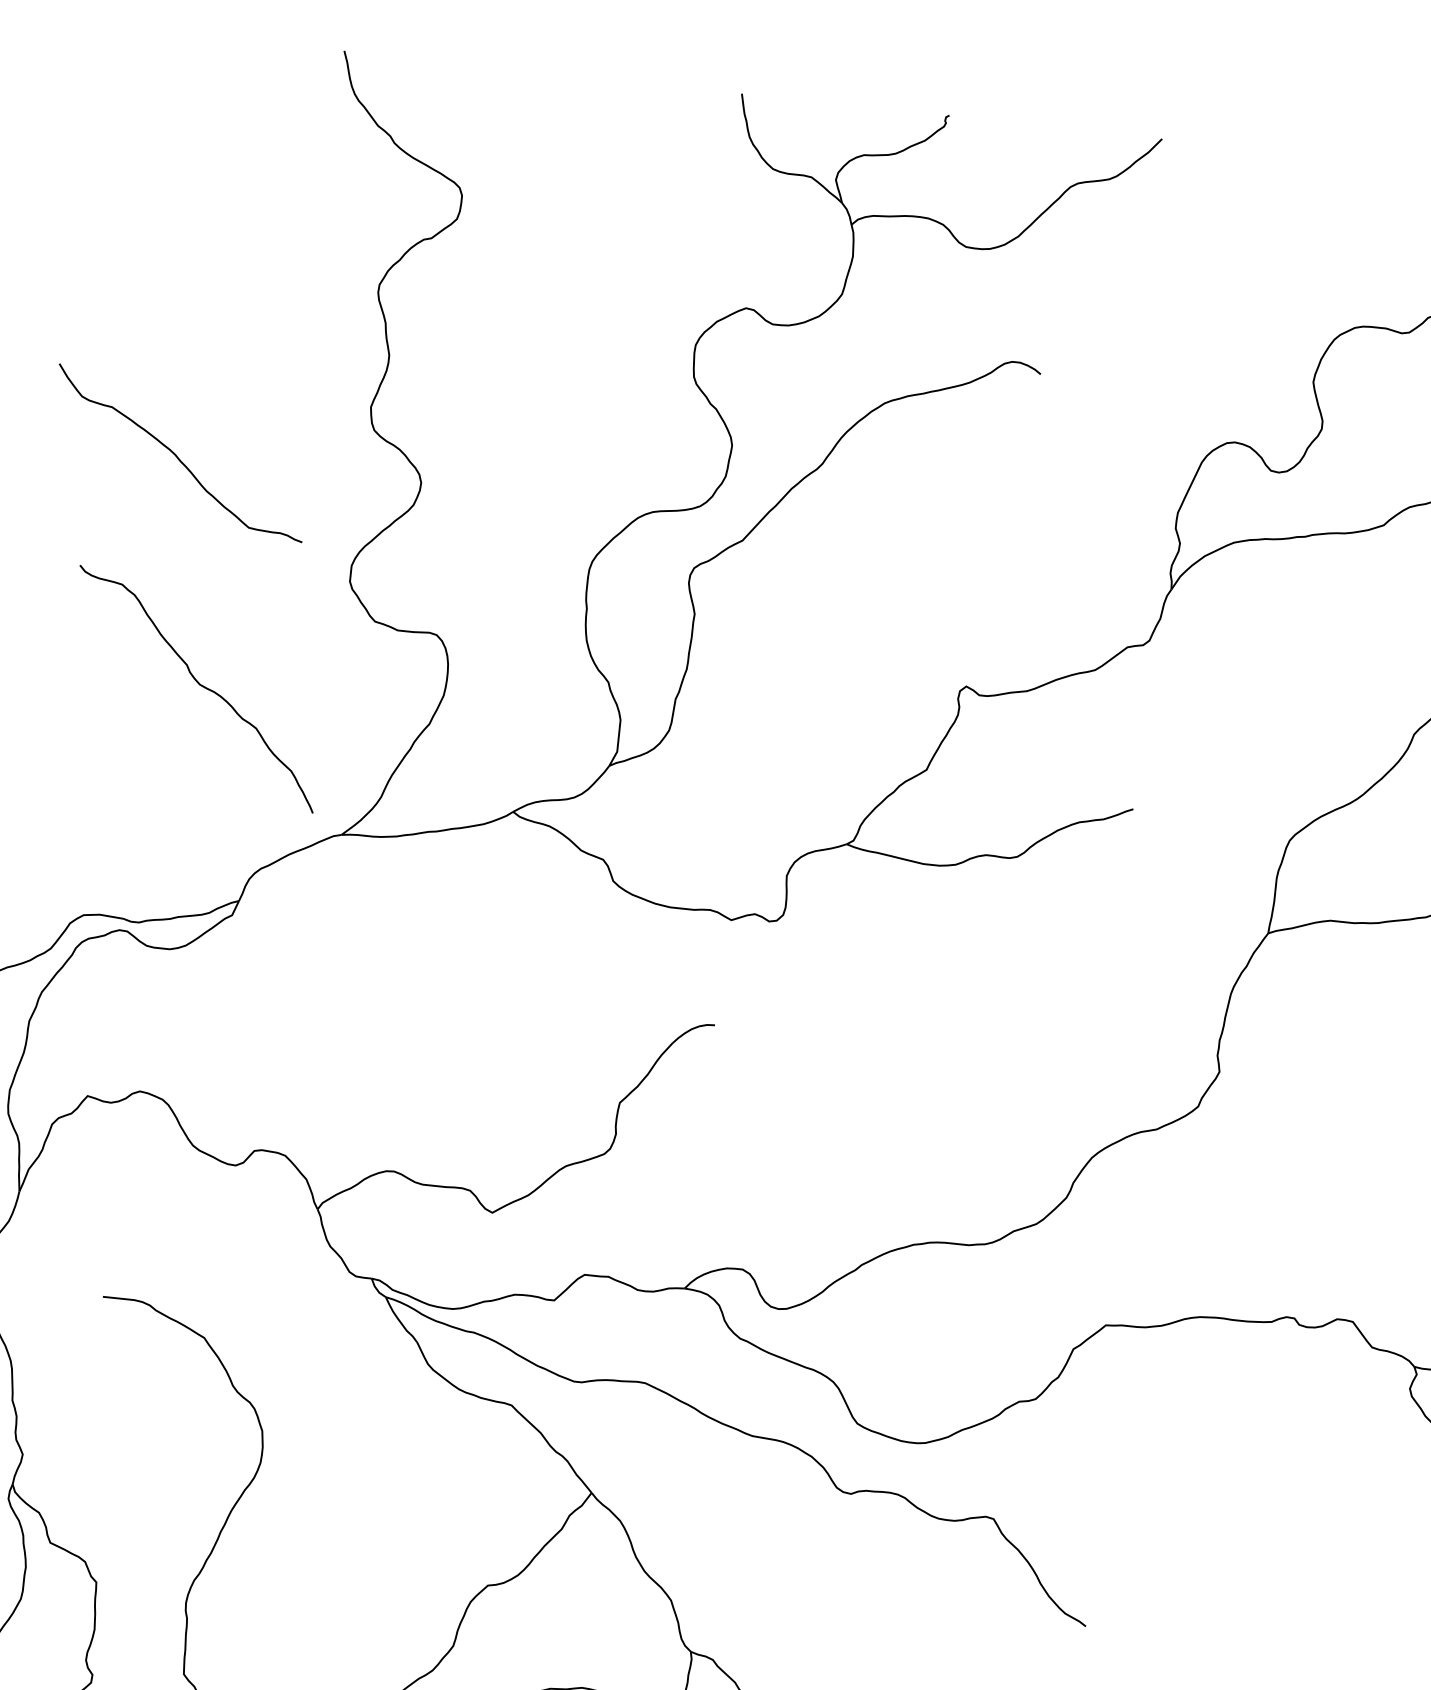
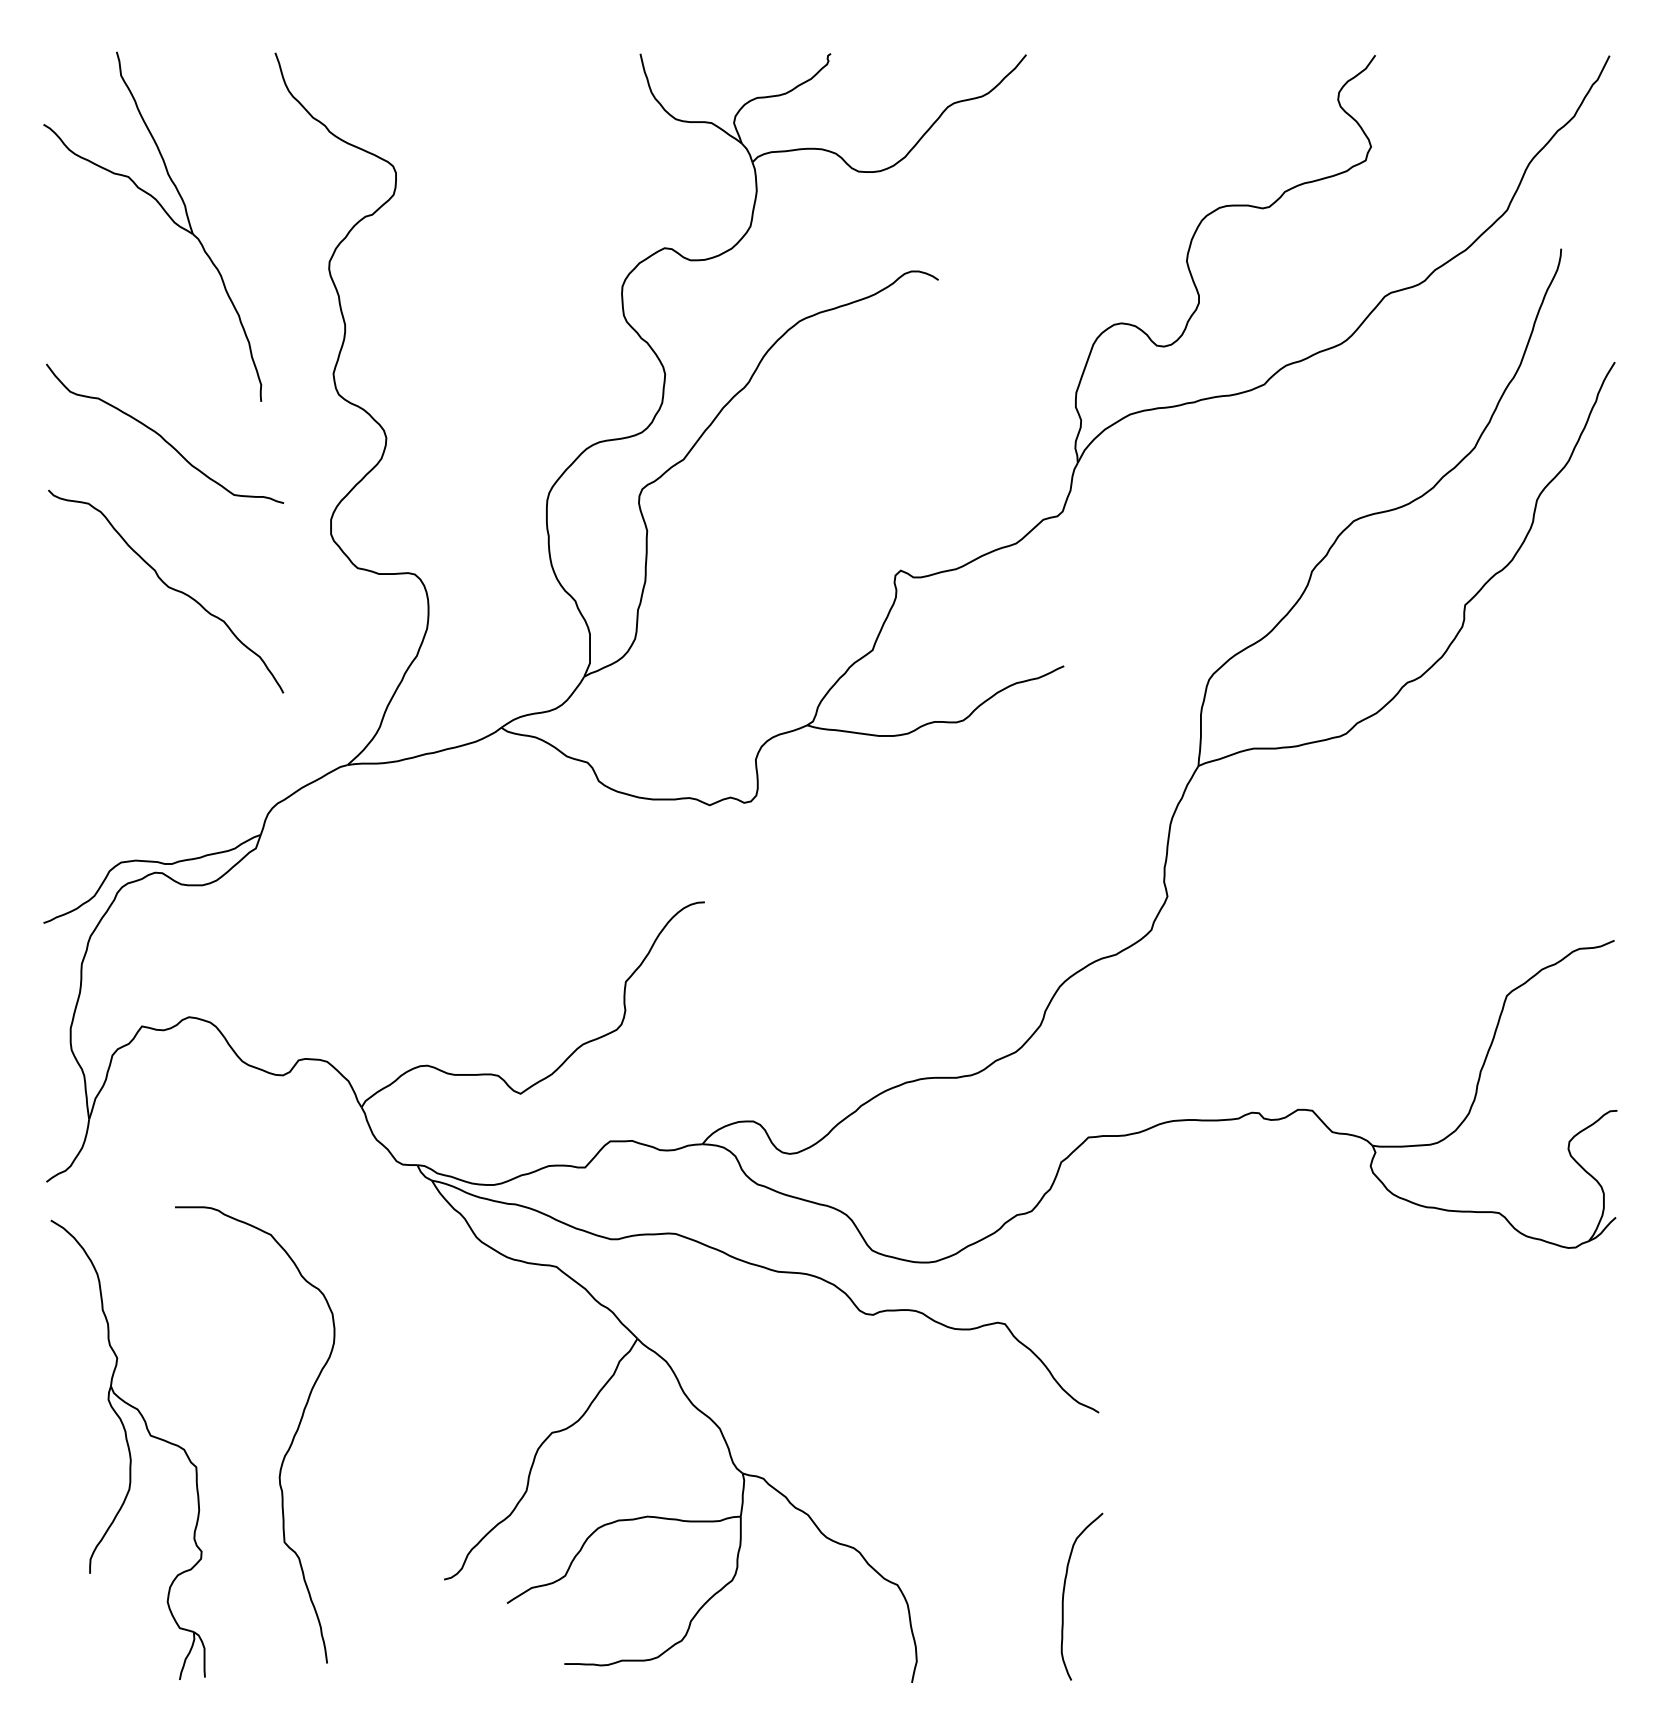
part: (206, 213) -> (165, 213), added
curve: (199, 686) -> (168, 588), moved

